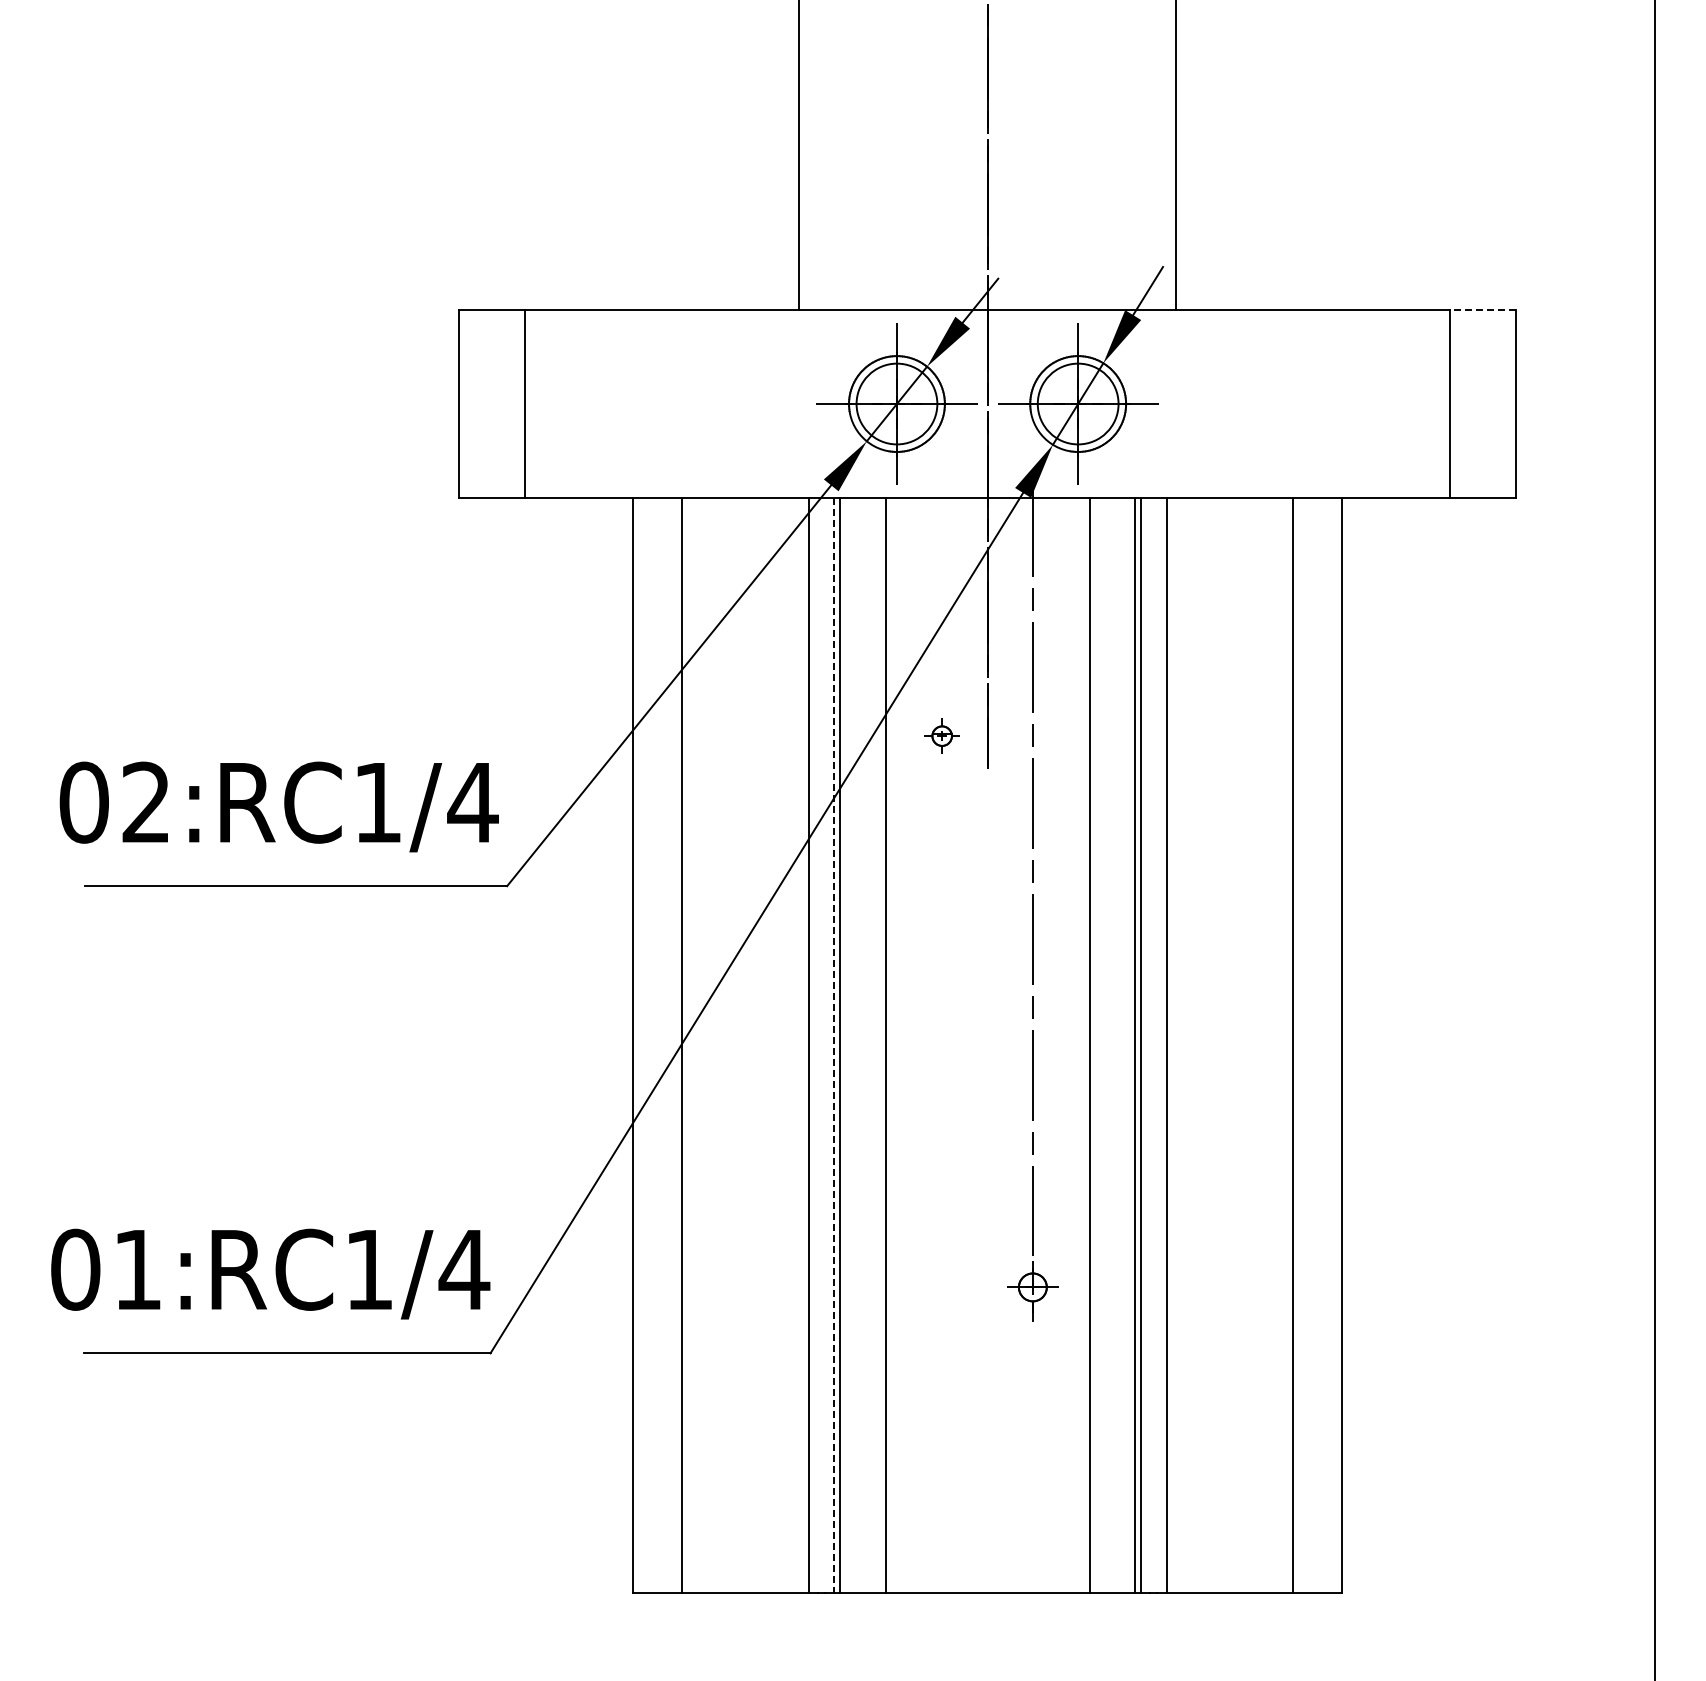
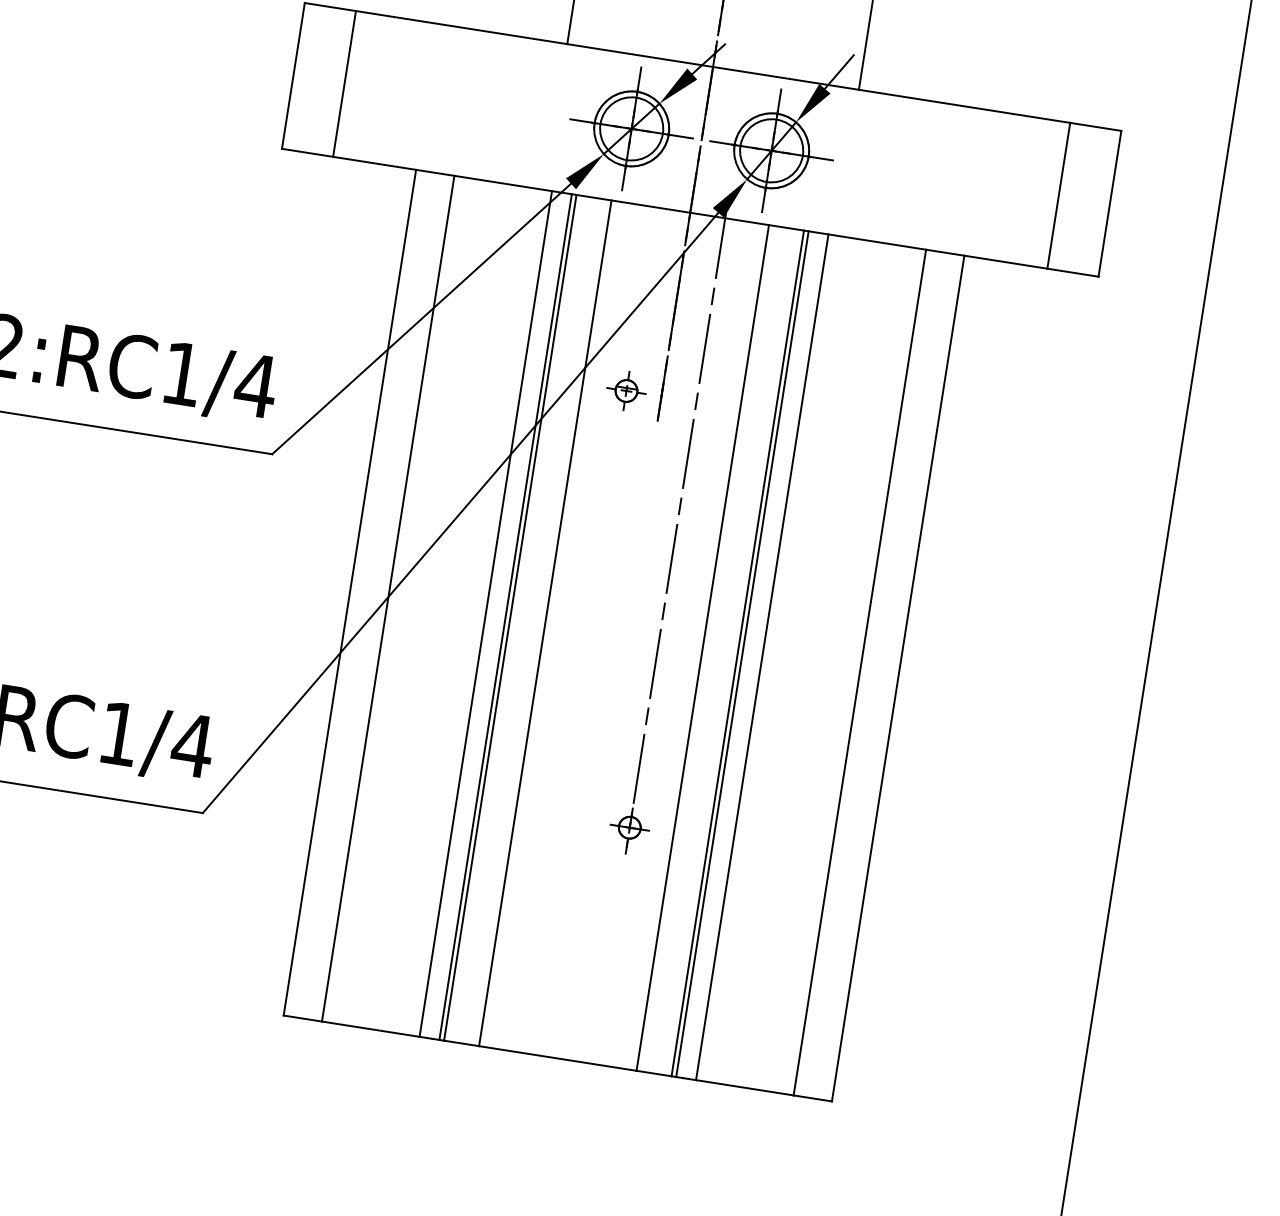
line: (1482, 309) -> (1095, 126), dashed -> solid
part: (941, 735) -> (625, 390), size x1.43
line: (834, 1046) -> (505, 617), dashed -> solid

